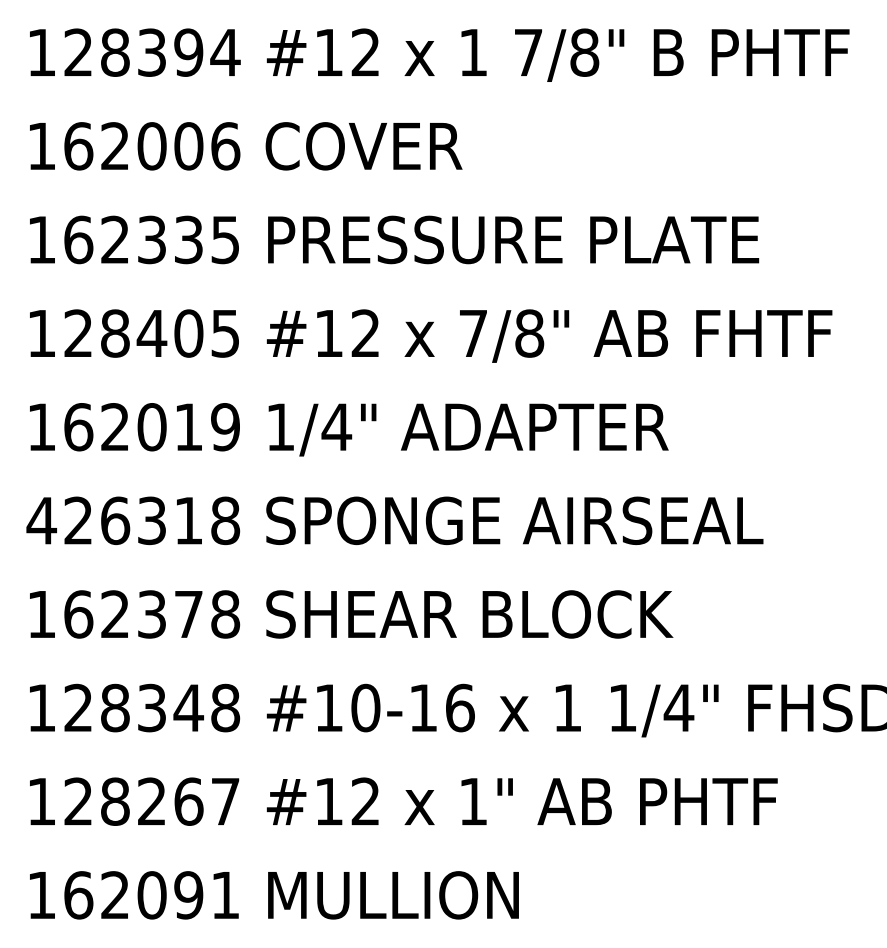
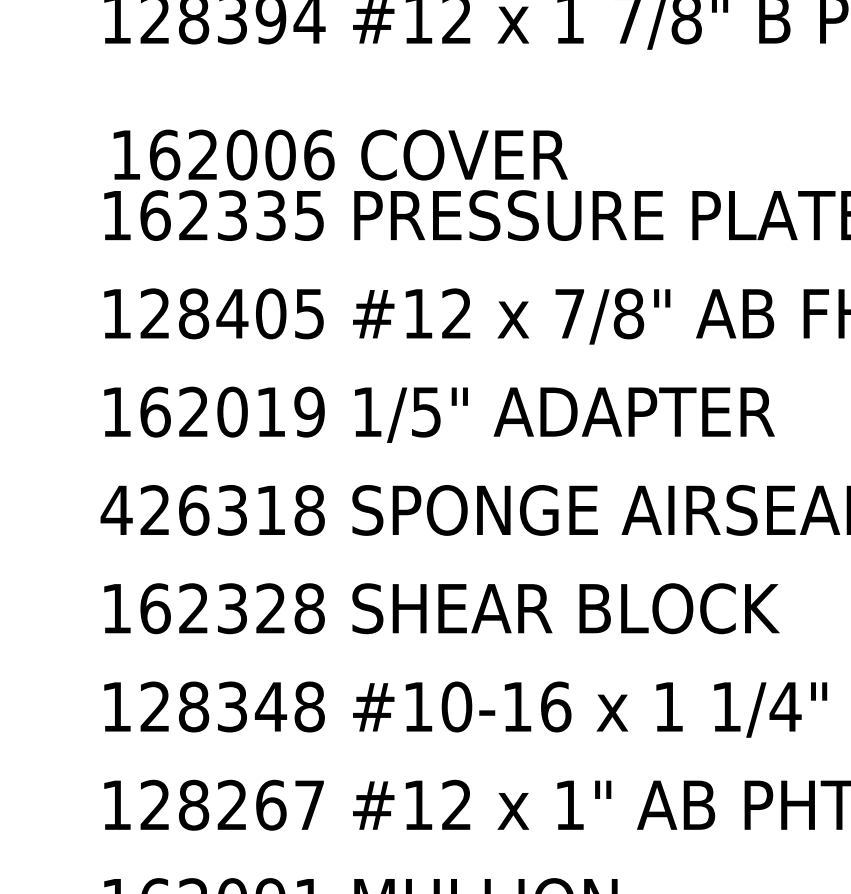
text: (246, 146) -> (341, 155), moved
text: (336, 427) -> (426, 412), 1/4" -> 1/5"
text: (188, 613) -> (270, 607), 162378 -> 162328

